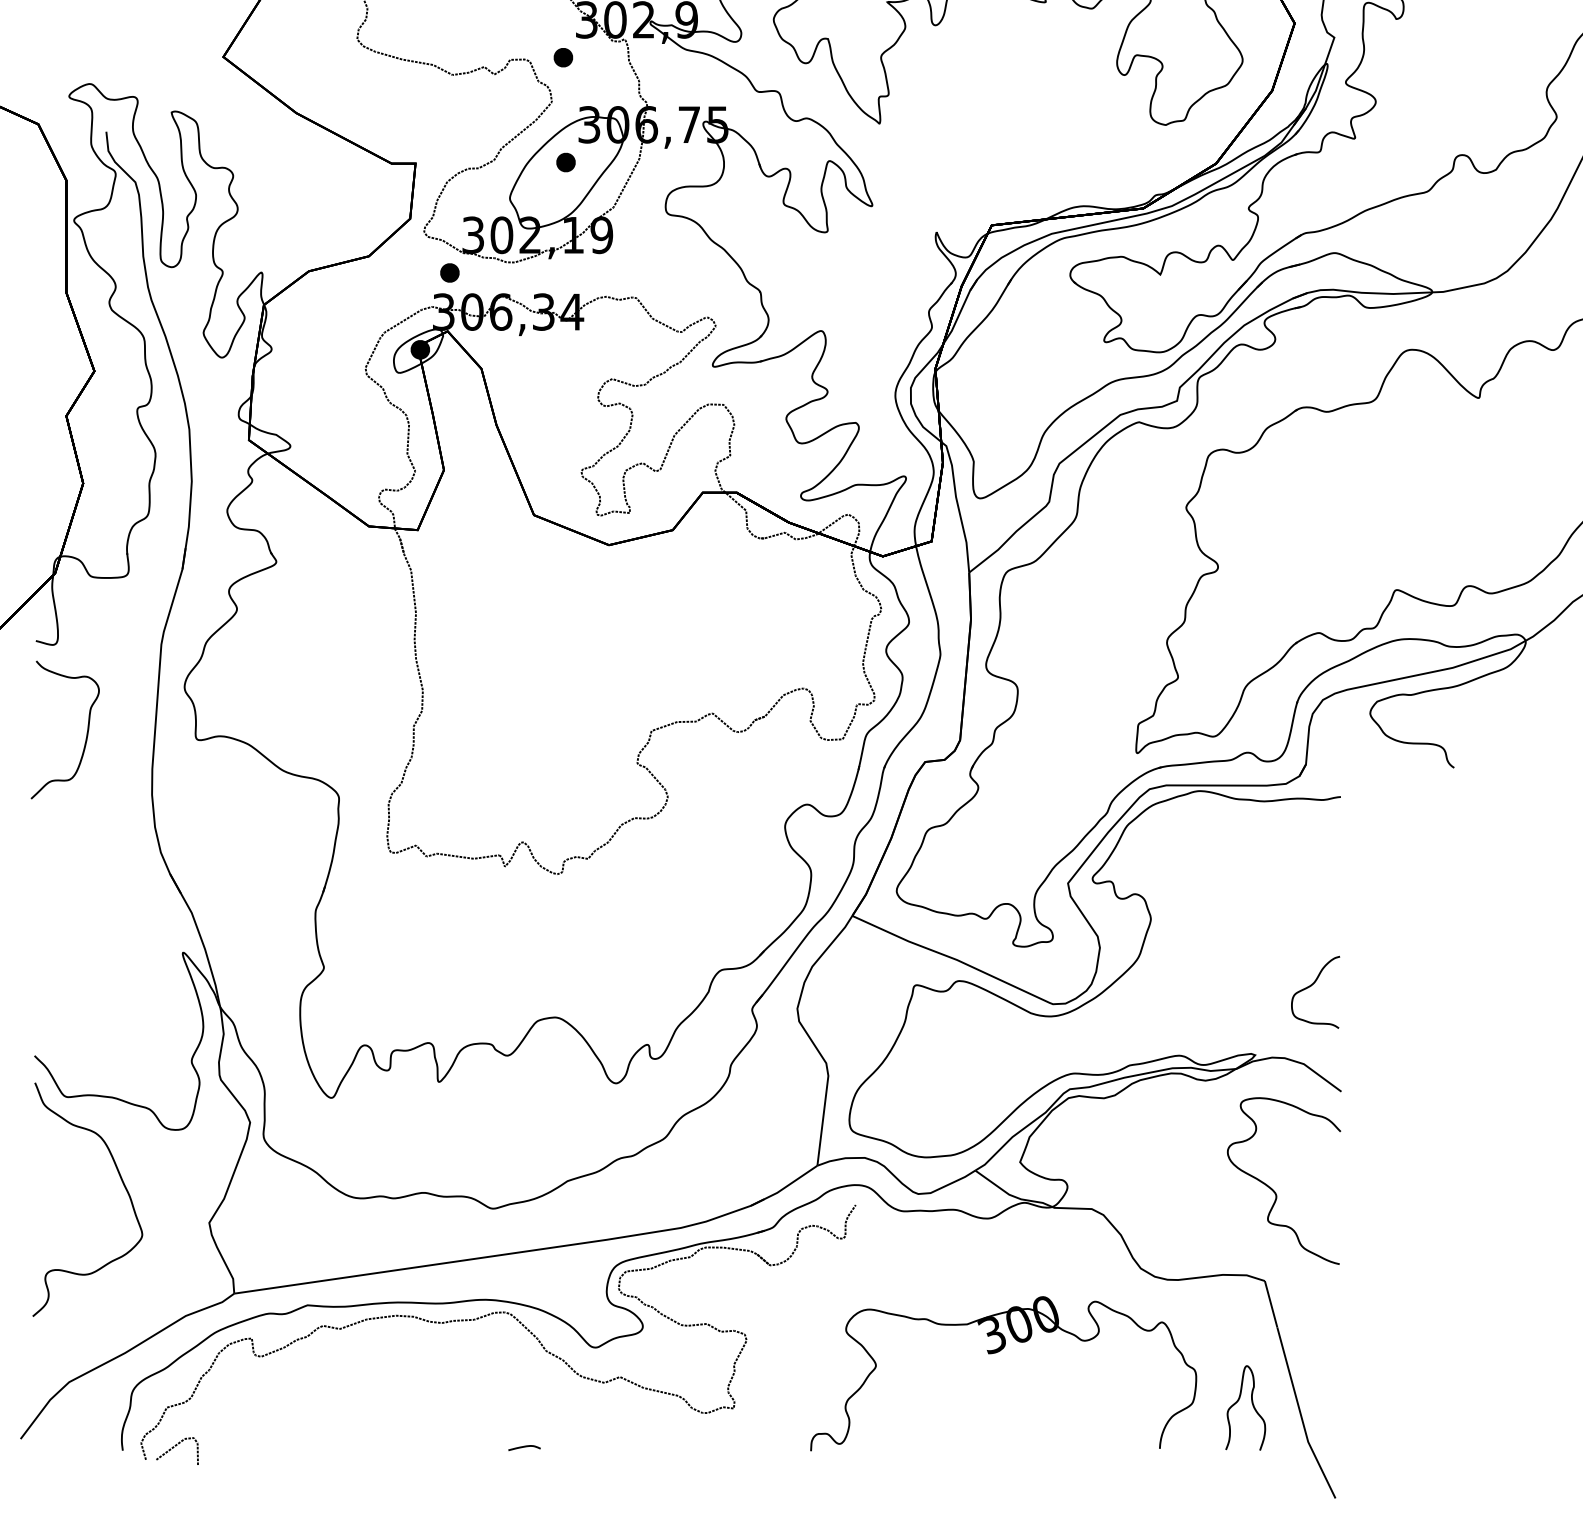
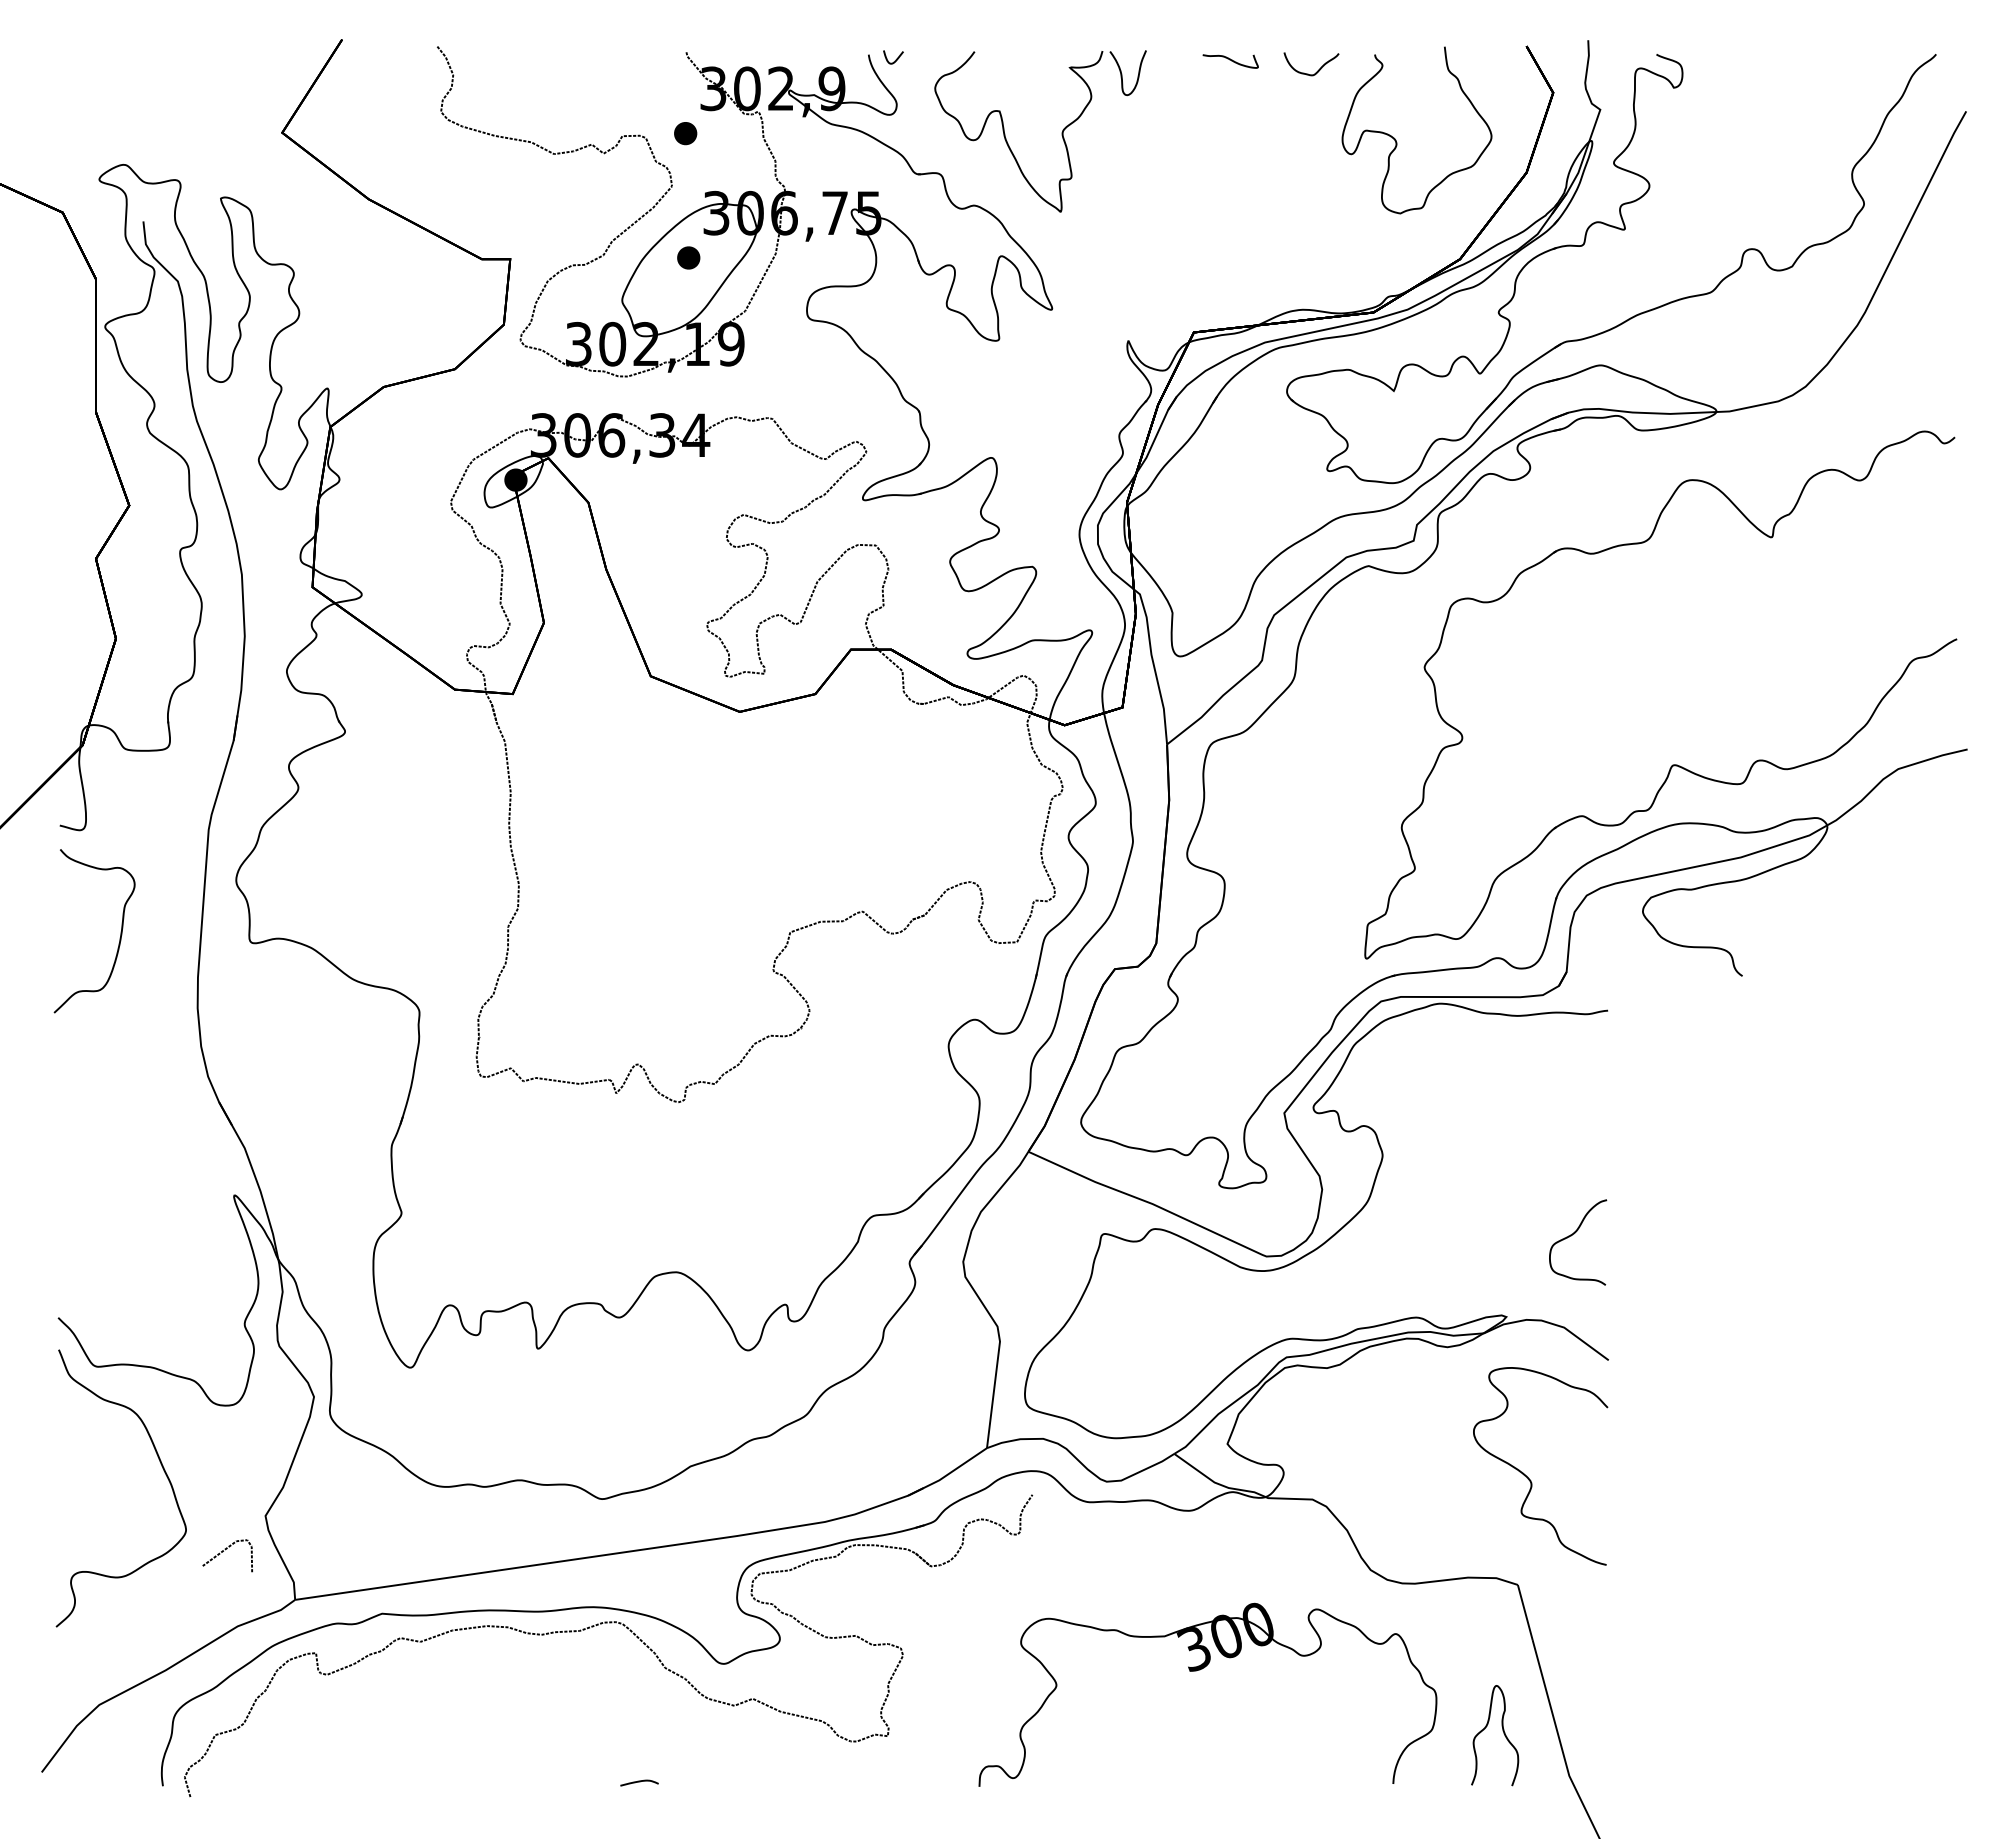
part: (449, 272) -> (550, 388), removed
line: (175, 1446) -> (225, 1550), moved

